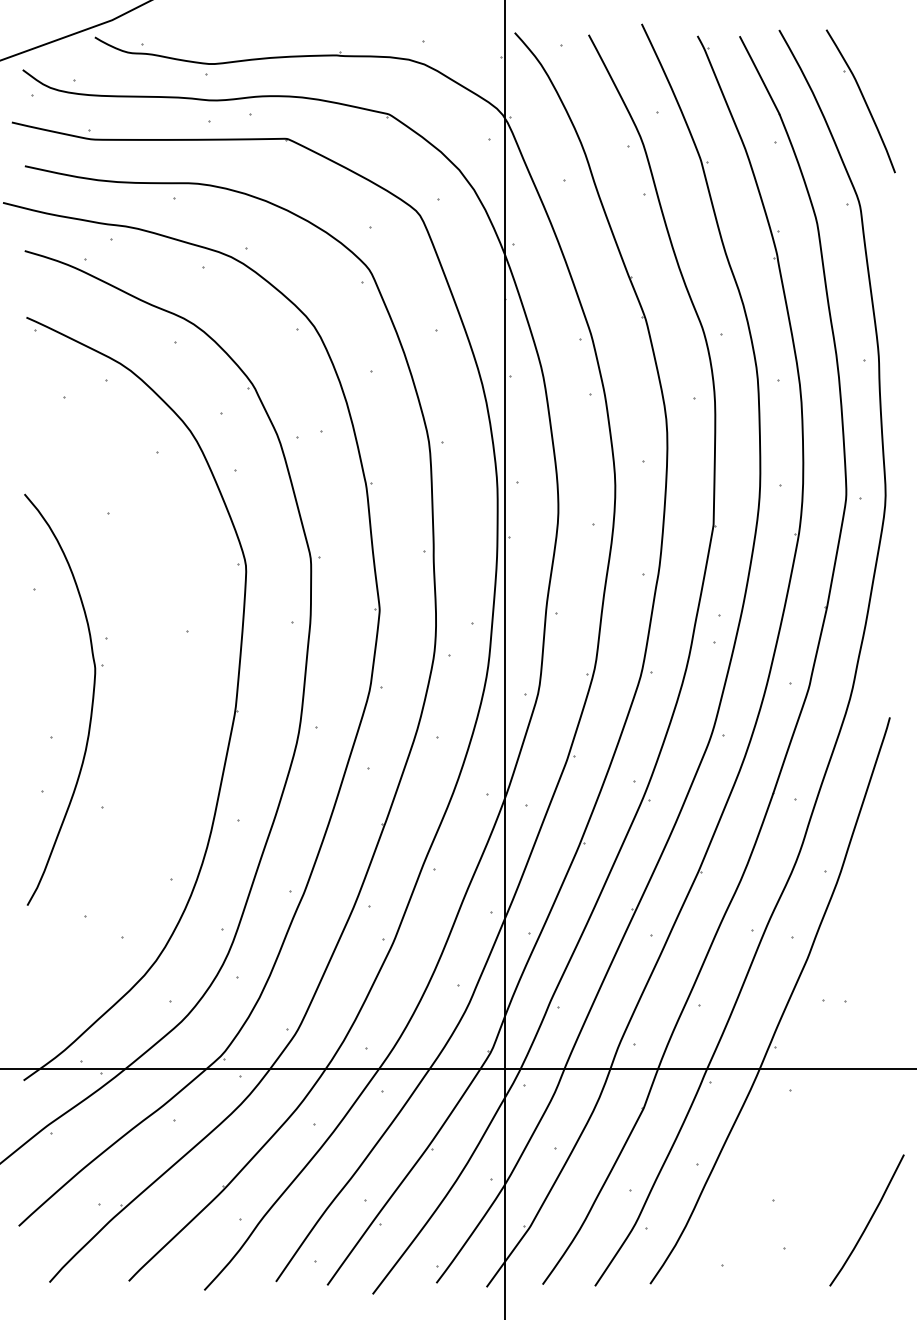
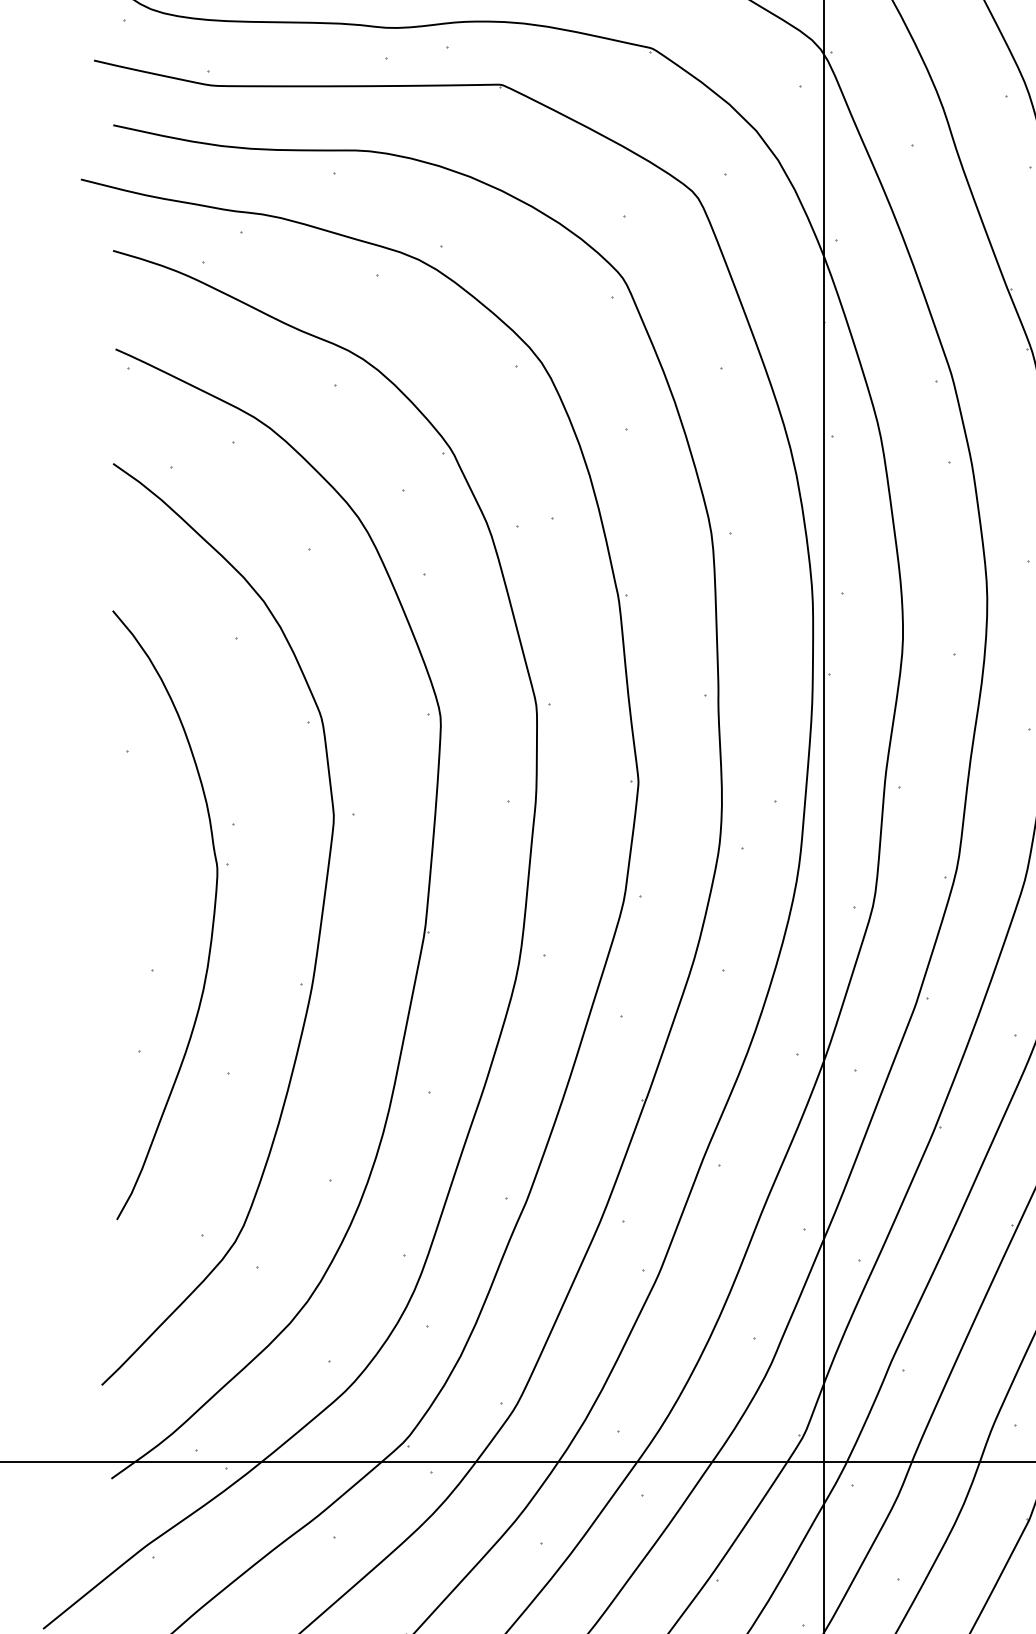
part: (162, 716) -> (316, 939), added

